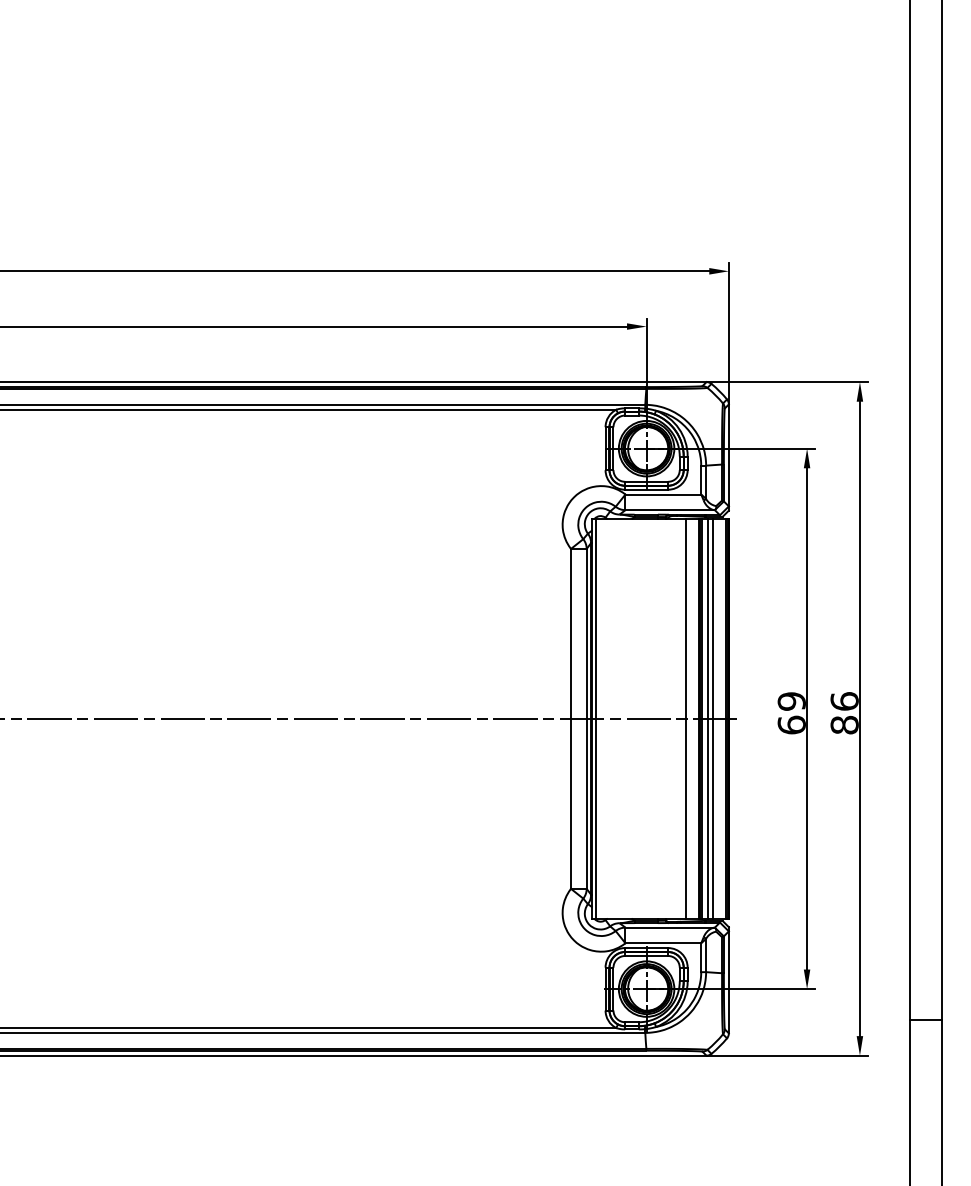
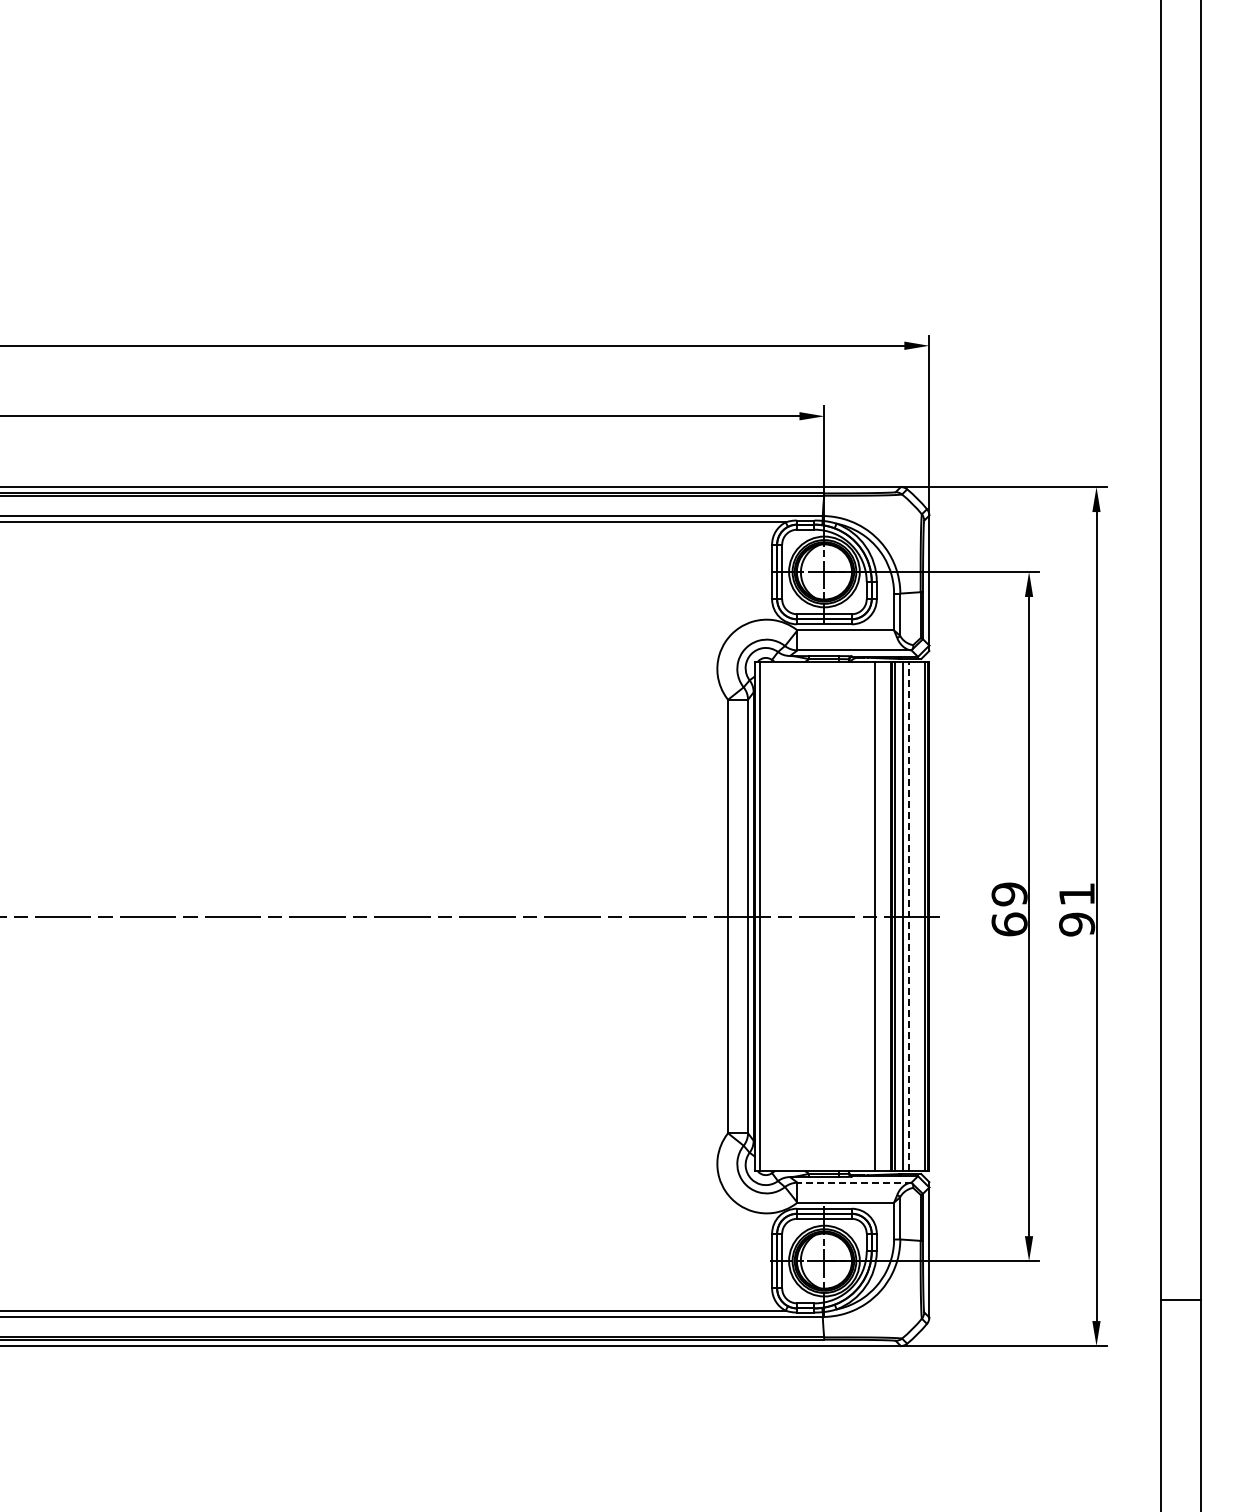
text: (845, 713) -> (1077, 909), 86 -> 91
line: (712, 718) -> (908, 916), solid -> dashed
line: (670, 927) -> (854, 1182), solid -> dashed

